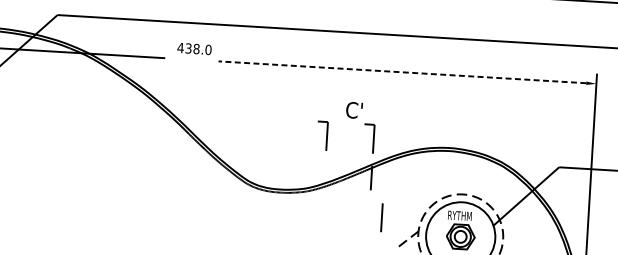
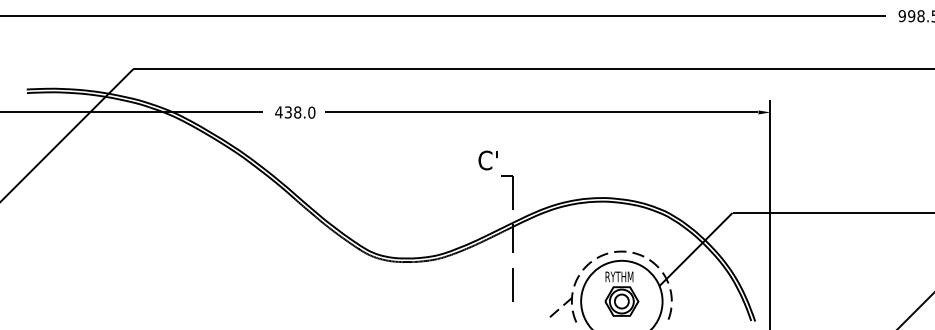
text: (194, 48) -> (295, 112), moved
line: (402, 72) -> (541, 112), dashed -> solid
part: (322, 135) -> (452, 192), removed
line: (381, 217) -> (512, 284), moved

